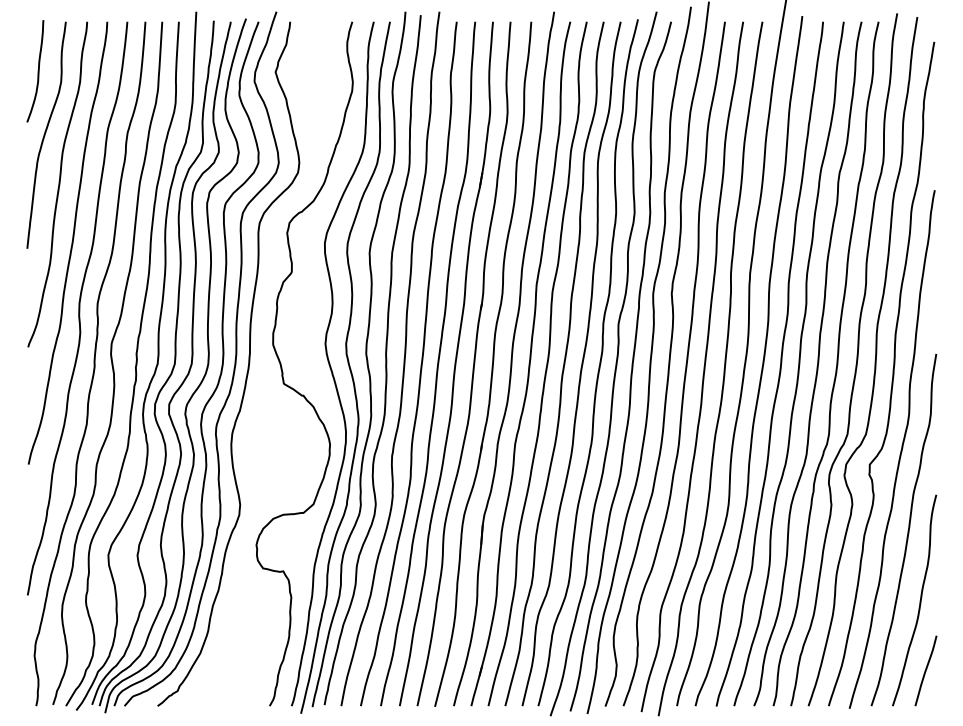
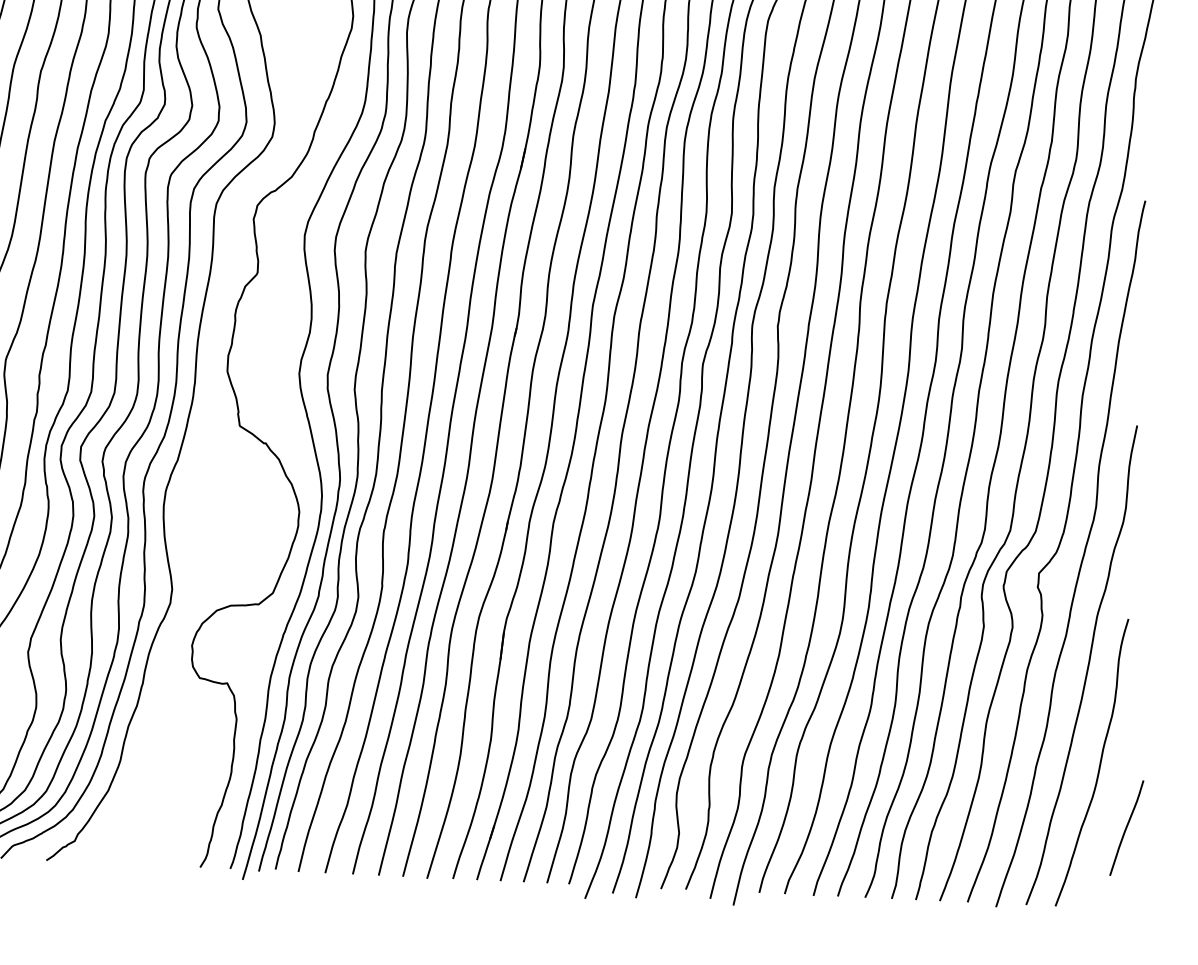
line: (925, 670) -> (1126, 827), moved

